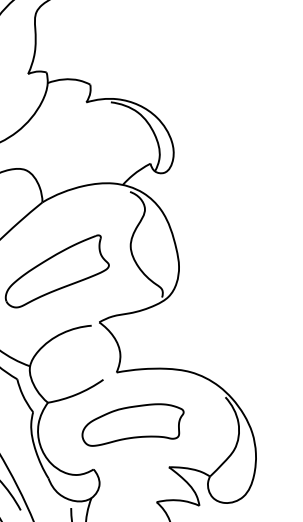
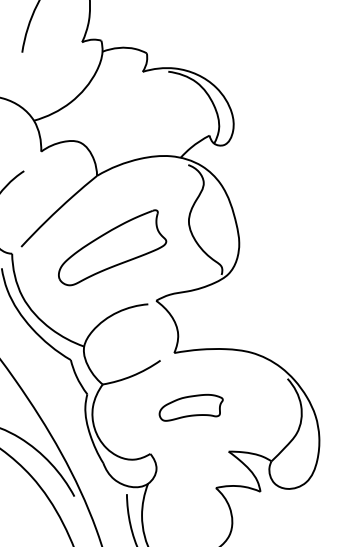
part: (132, 424) -> (190, 407), size x0.6

